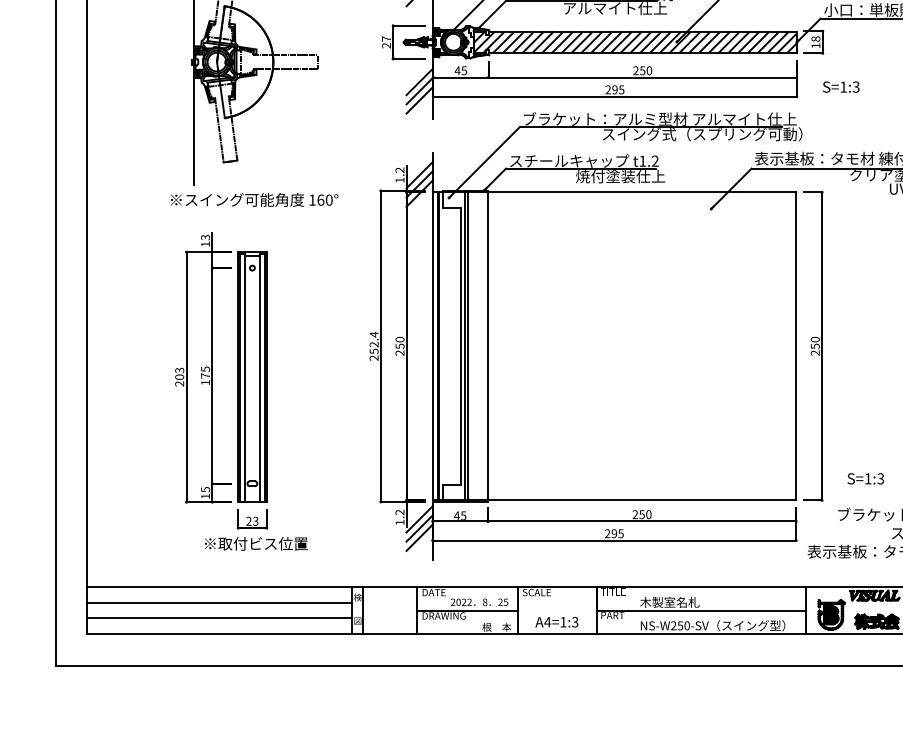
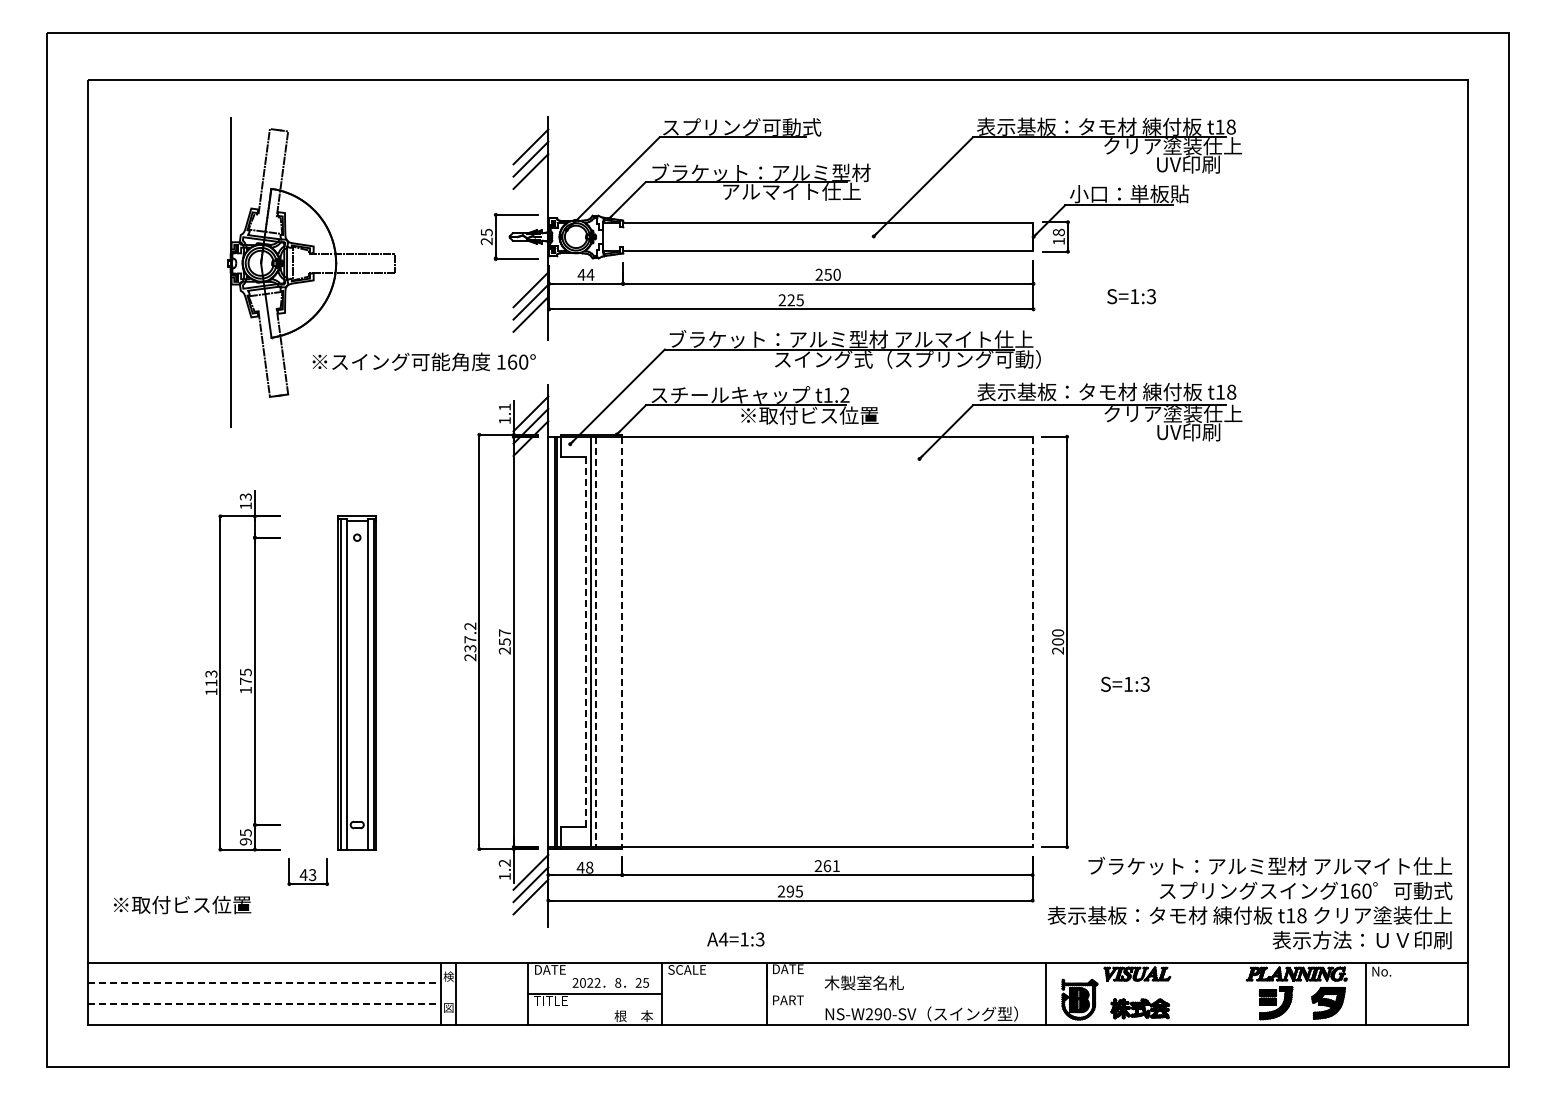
text: (386, 38) -> (486, 232), 27 -> 25
hatch: (635, 42) -> (818, 236), removed
text: (464, 70) -> (590, 274), 45 -> 44
text: (841, 87) -> (1131, 296), moved
text: (614, 90) -> (790, 300), 295 -> 225
text: (399, 169) -> (504, 406), 1.2 -> 1.1
text: (627, 176) -> (808, 415), 焼付塗装仕上 -> ※取付ビス位置
text: (254, 199) -> (423, 361), moved
text: (399, 339) -> (504, 632), 250 -> 257
text: (374, 342) -> (470, 636), 252.4 -> 237.2
line: (461, 346) -> (586, 641), solid -> dashed
line: (468, 346) -> (595, 642), solid -> dashed
line: (488, 346) -> (622, 642), solid -> dashed
line: (796, 346) -> (1032, 642), solid -> dashed
text: (814, 346) -> (1057, 641), 250 -> 200
part: (251, 376) -> (356, 682), moved
text: (179, 380) -> (211, 687), 203 -> 113
text: (865, 478) -> (1125, 683), moved
text: (205, 496) -> (245, 841), 15 -> 95
text: (645, 514) -> (831, 866), 250 -> 261
text: (463, 515) -> (589, 867), 45 -> 48
text: (248, 520) -> (303, 874), 23 -> 43
text: (256, 543) -> (182, 904), moved
text: (612, 592) -> (788, 969), TITLE -> DATE
line: (219, 602) -> (264, 983), solid -> dashed
line: (700, 610) -> (905, 993), removed
text: (444, 616) -> (563, 1001), DRAWING -> TITLE
line: (219, 618) -> (264, 1004), solid -> dashed
text: (556, 622) -> (735, 939), moved
text: (680, 626) -> (878, 1014), NS-W250-SV -> NS-W290-SV

